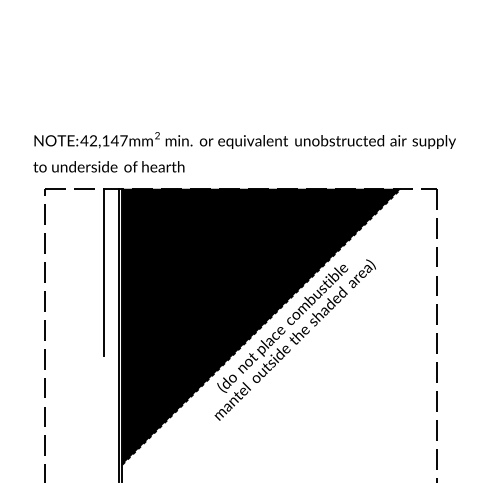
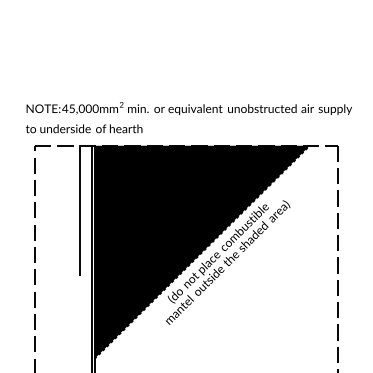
text: (108, 140) -> (83, 108), 42,147mm -> 45,000mm

